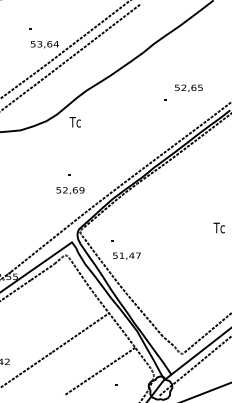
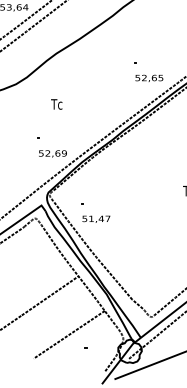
text: (188, 87) -> (148, 77), moved
text: (74, 122) -> (55, 104), moved
text: (70, 190) -> (52, 153), moved

